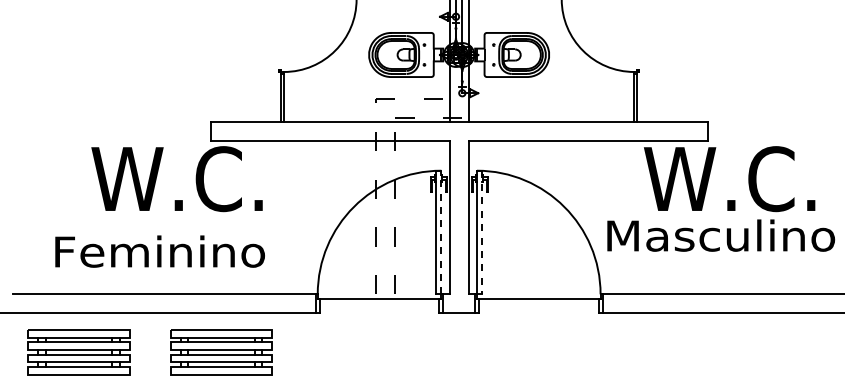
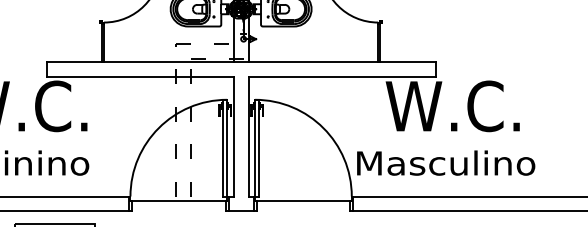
line: (441, 232) -> (227, 148), dashed -> solid
line: (482, 232) -> (259, 148), dashed -> solid
text: (721, 235) -> (446, 163), moved

